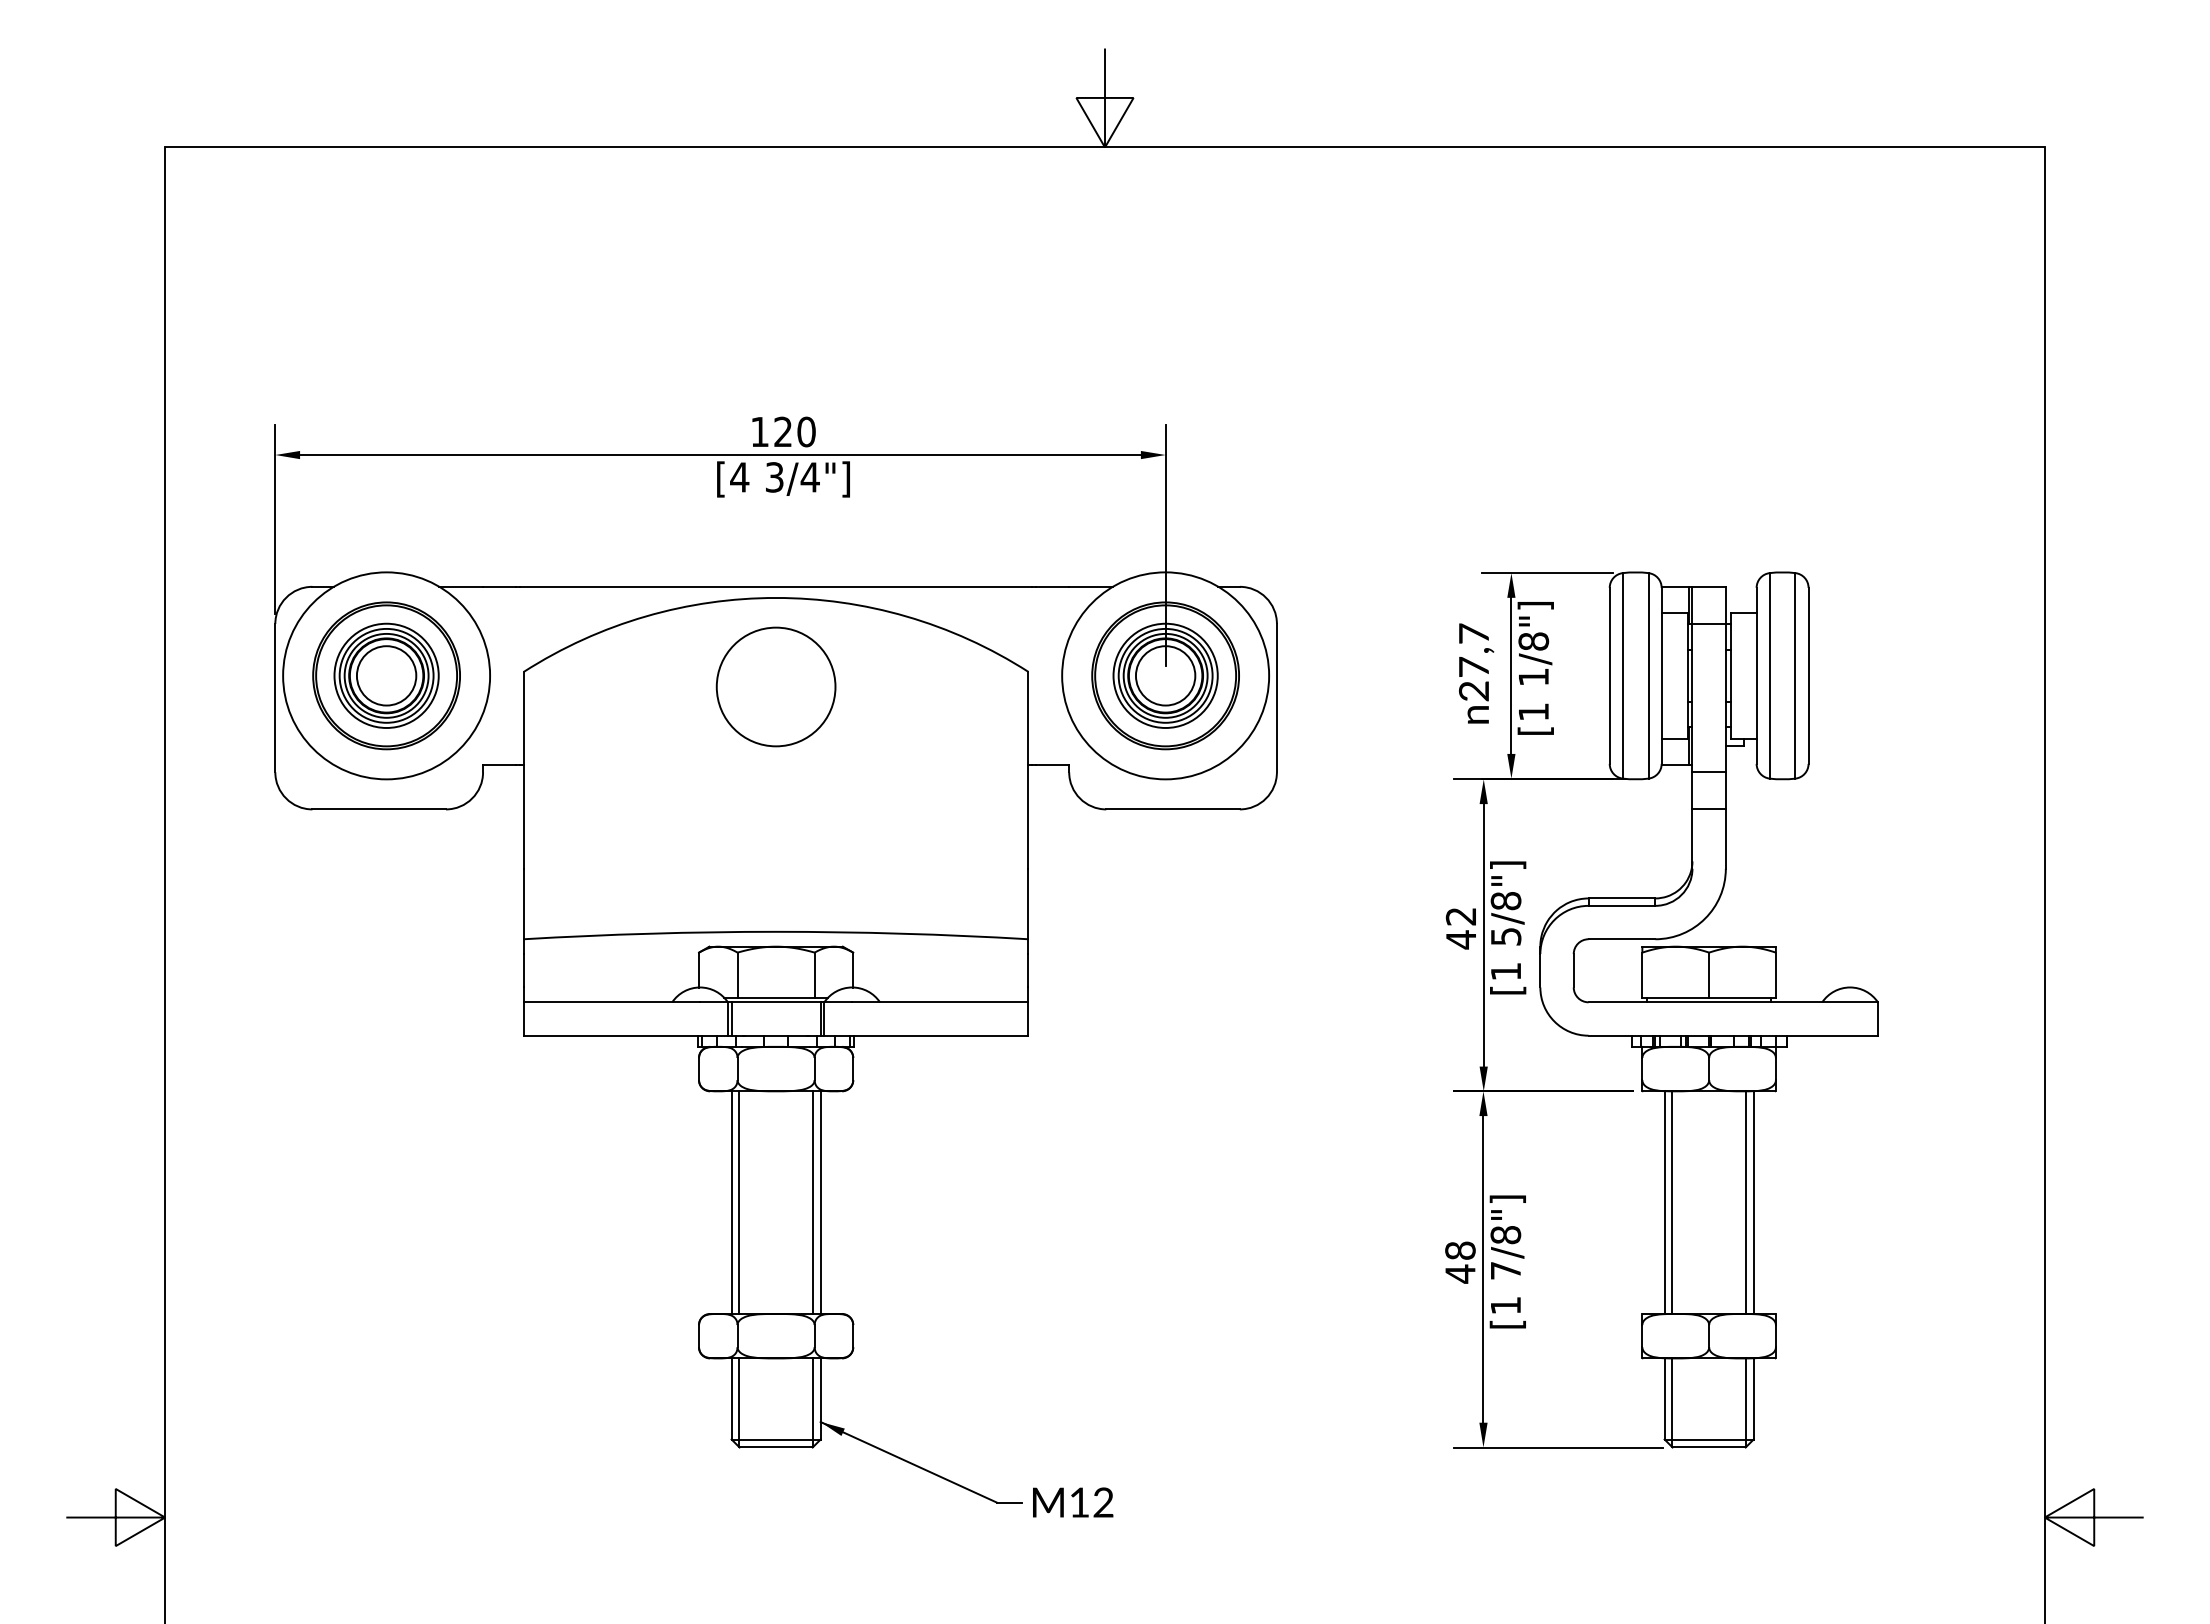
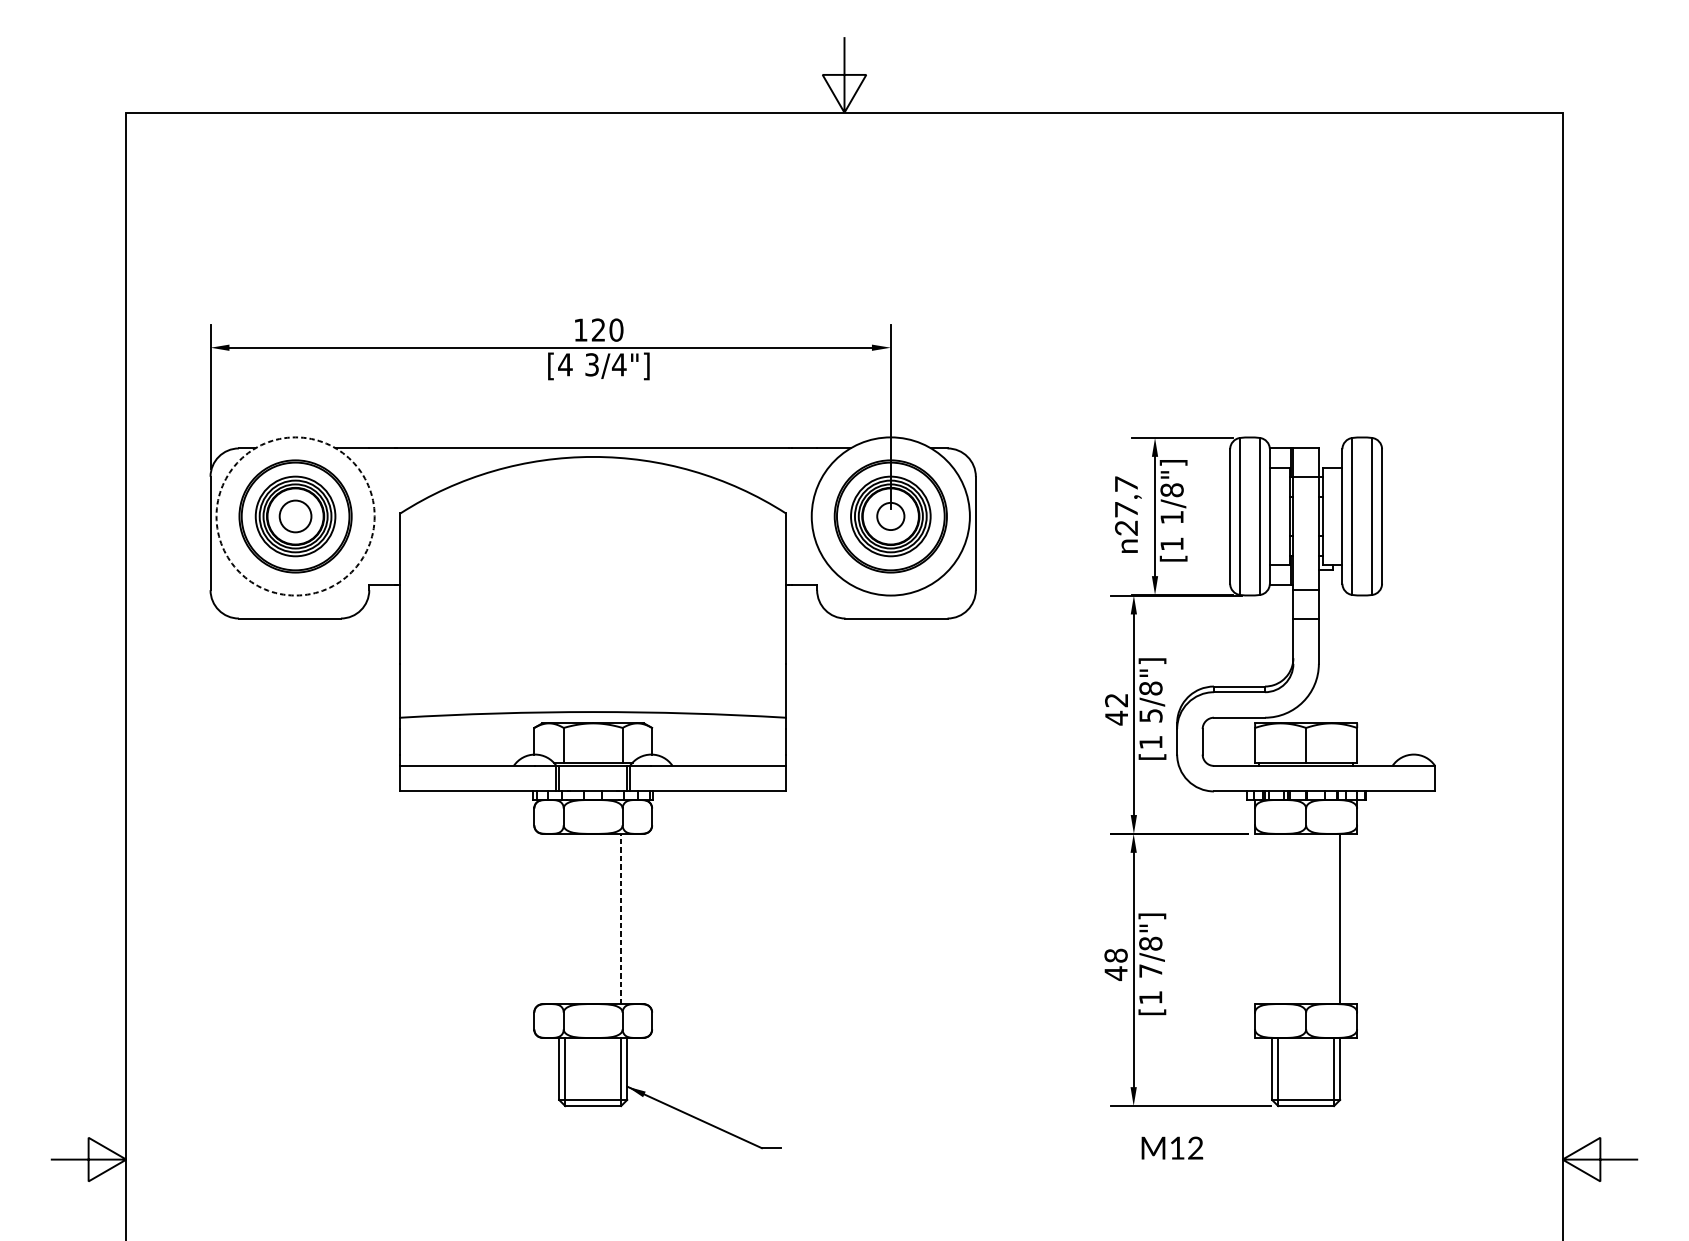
circle: (386, 675) -> (295, 516), size x0.7
circle: (386, 675) -> (295, 516), solid -> dashed
circle: (1165, 675) -> (890, 516), size x0.6
circle: (775, 686) -> (592, 524), removed
line: (731, 1202) -> (559, 918), removed
line: (739, 1202) -> (565, 918), removed
line: (812, 1202) -> (621, 918), solid -> dashed
line: (820, 1202) -> (627, 918), removed
line: (1664, 1202) -> (1272, 918), removed
line: (1672, 1202) -> (1278, 918), removed
line: (1745, 1202) -> (1333, 918), removed
text: (1073, 1502) -> (1172, 1148), moved

